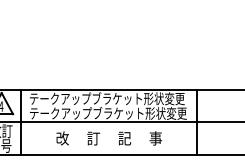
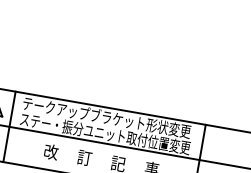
text: (107, 112) -> (104, 132), テークアップブラケット形状変更 -> ステー・振分ユニット取付位置変更

